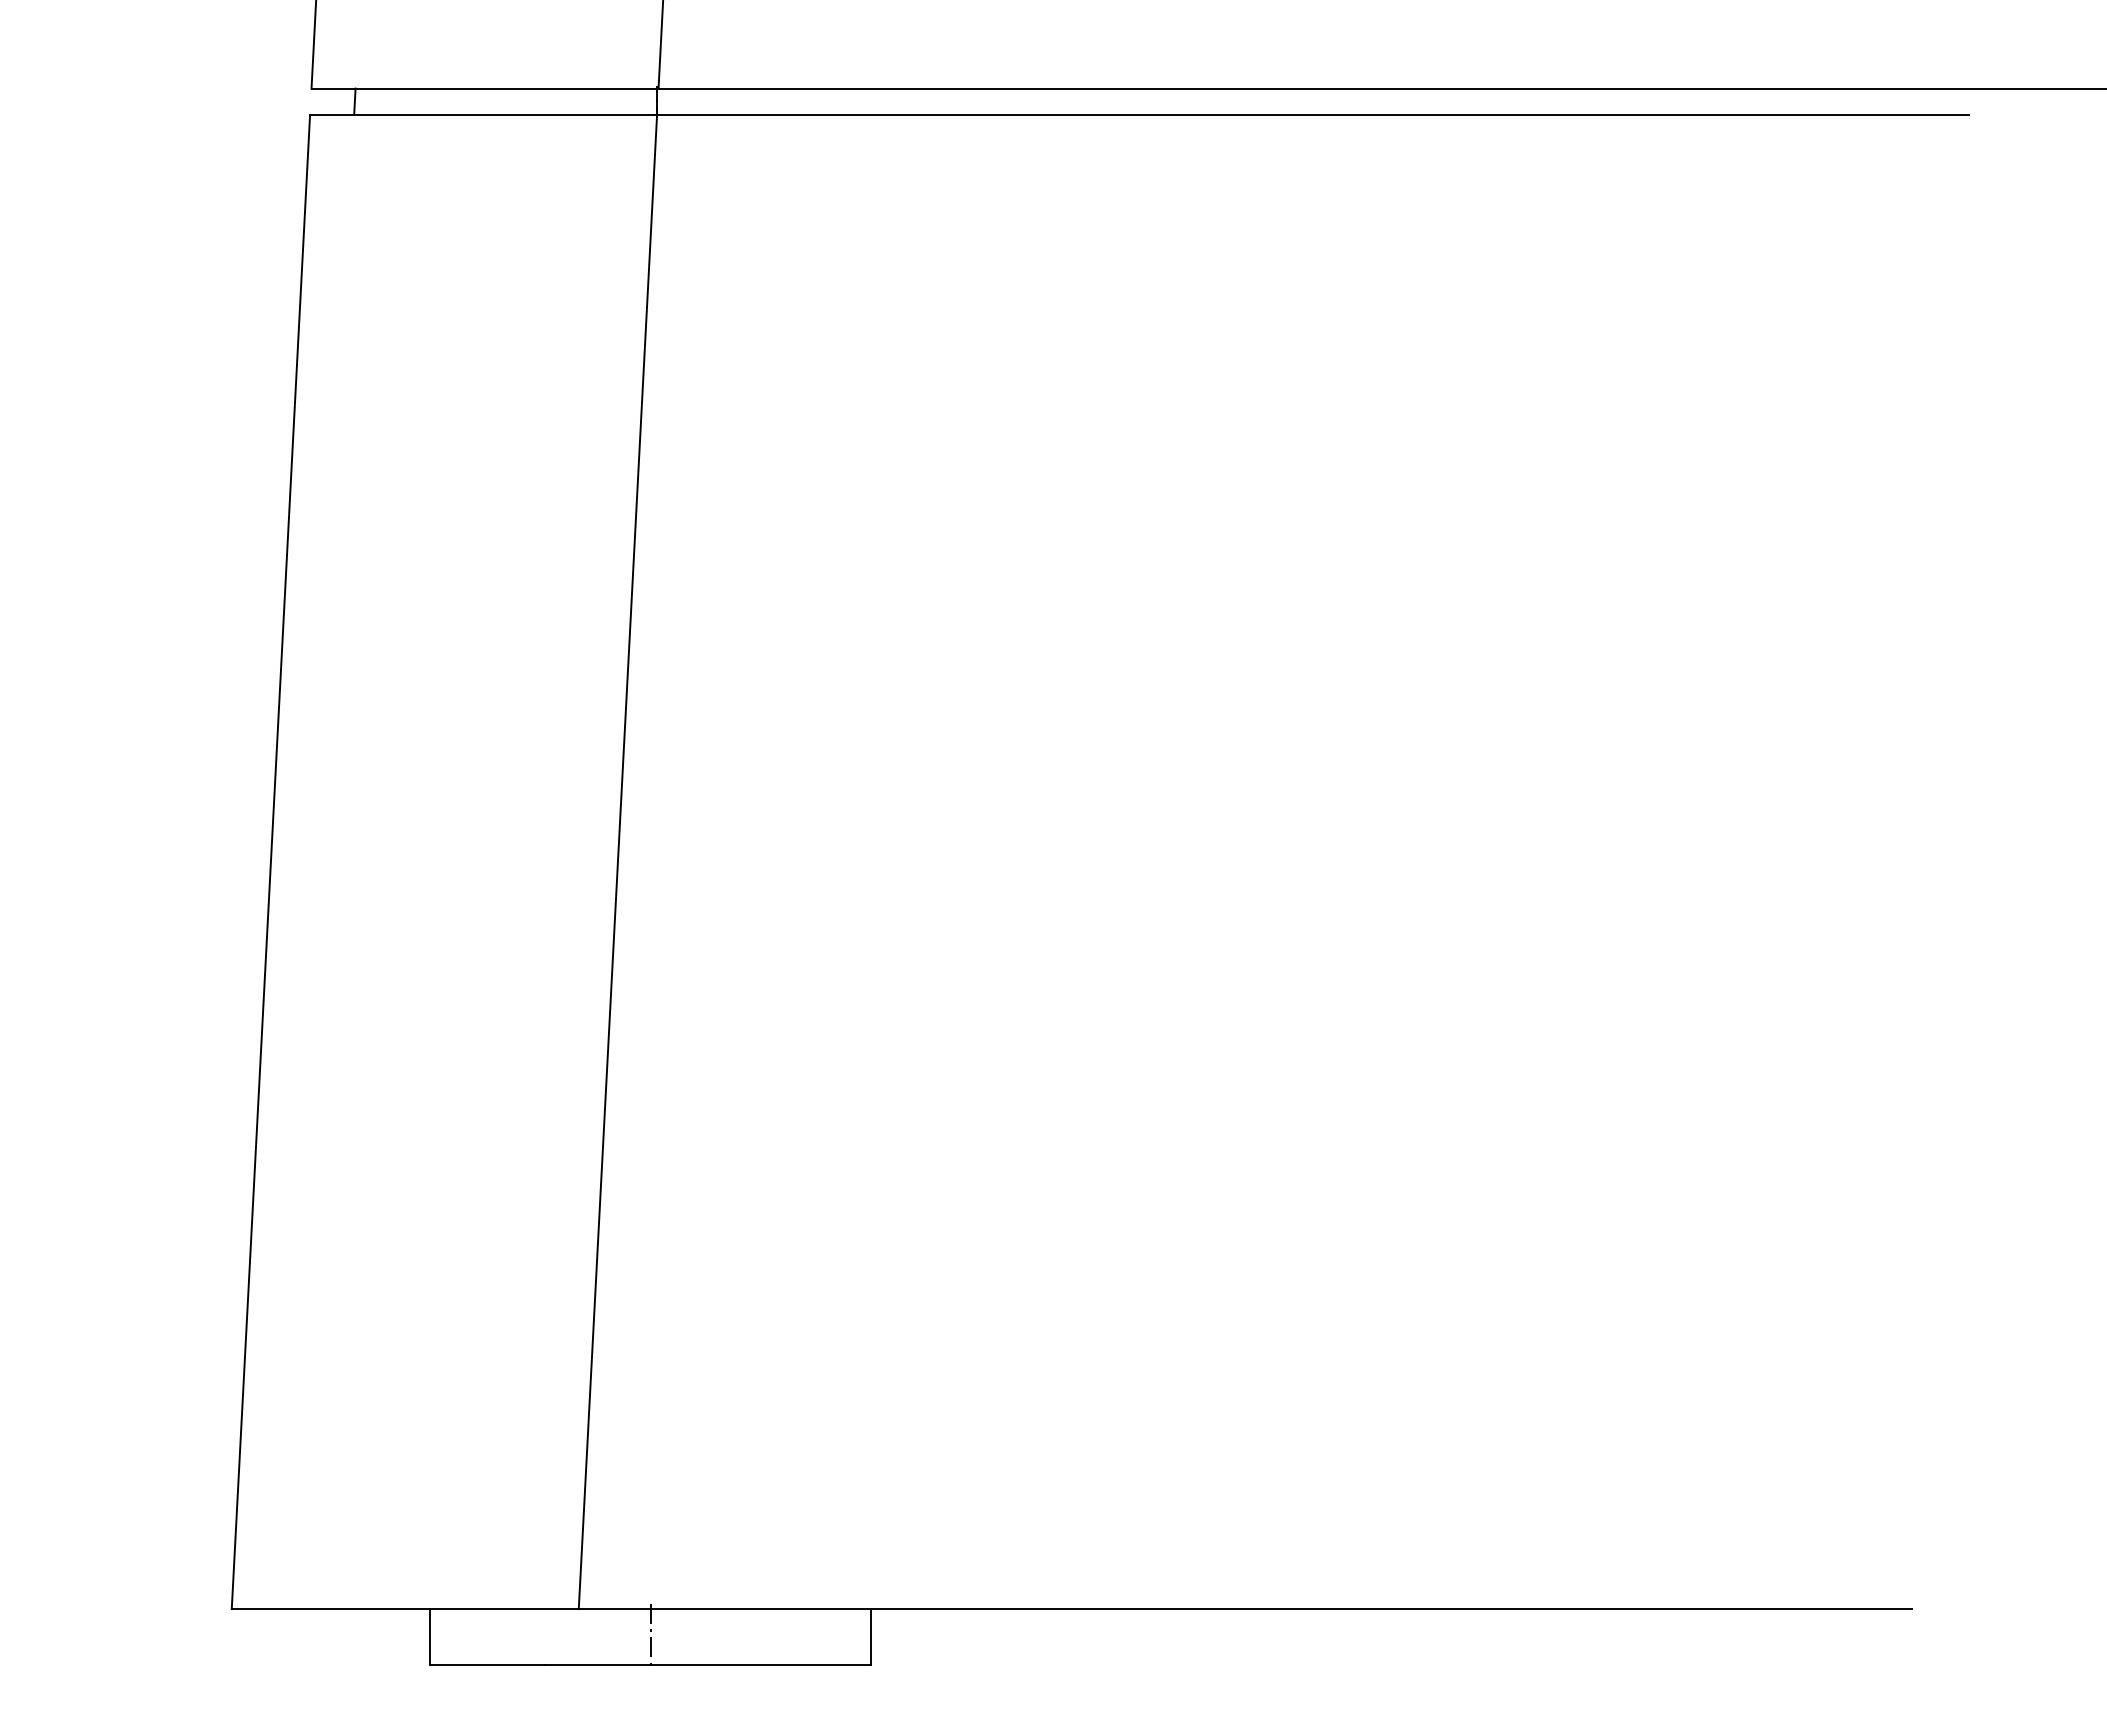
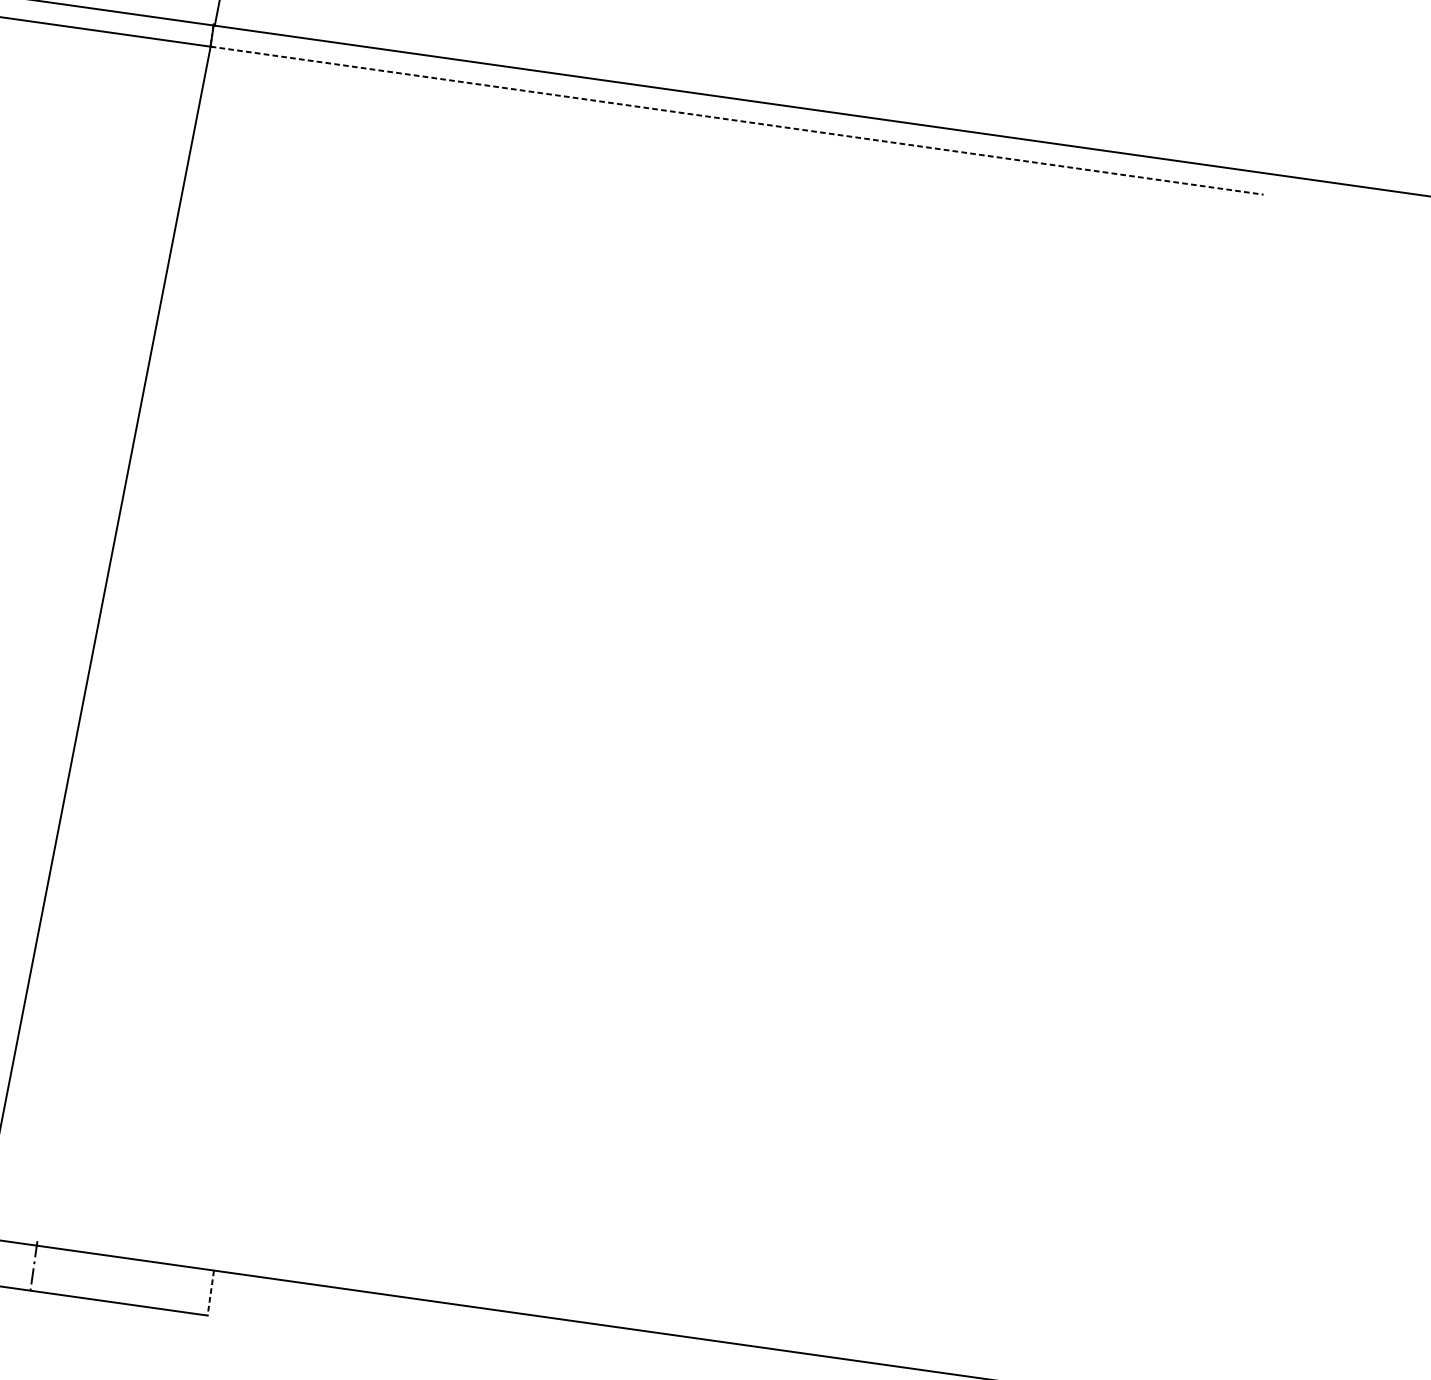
line: (1312, 114) -> (736, 120), solid -> dashed
line: (871, 1637) -> (211, 1293), solid -> dashed

